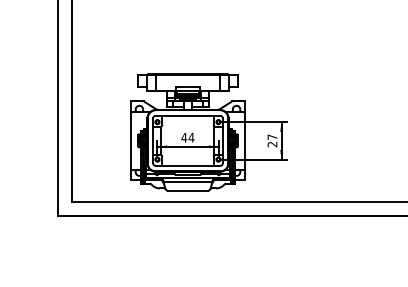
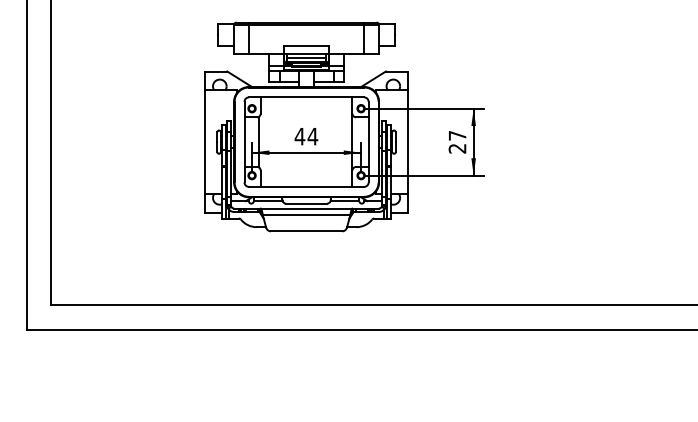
part: (208, 132) -> (343, 127), moved

